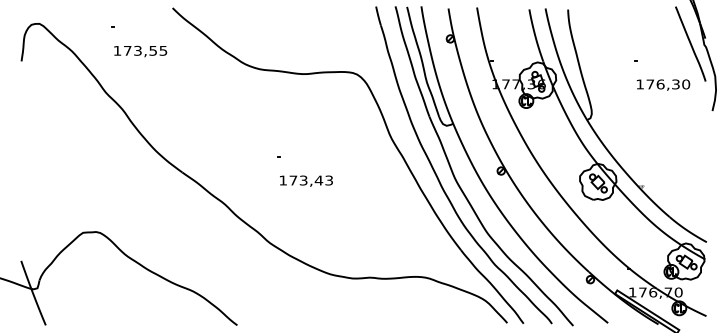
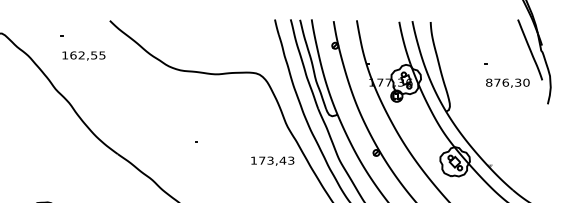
text: (132, 50) -> (77, 55), 173,55 -> 162,55
text: (640, 84) -> (489, 82), 176,30 -> 876,30
text: (306, 180) -> (272, 160), moved

